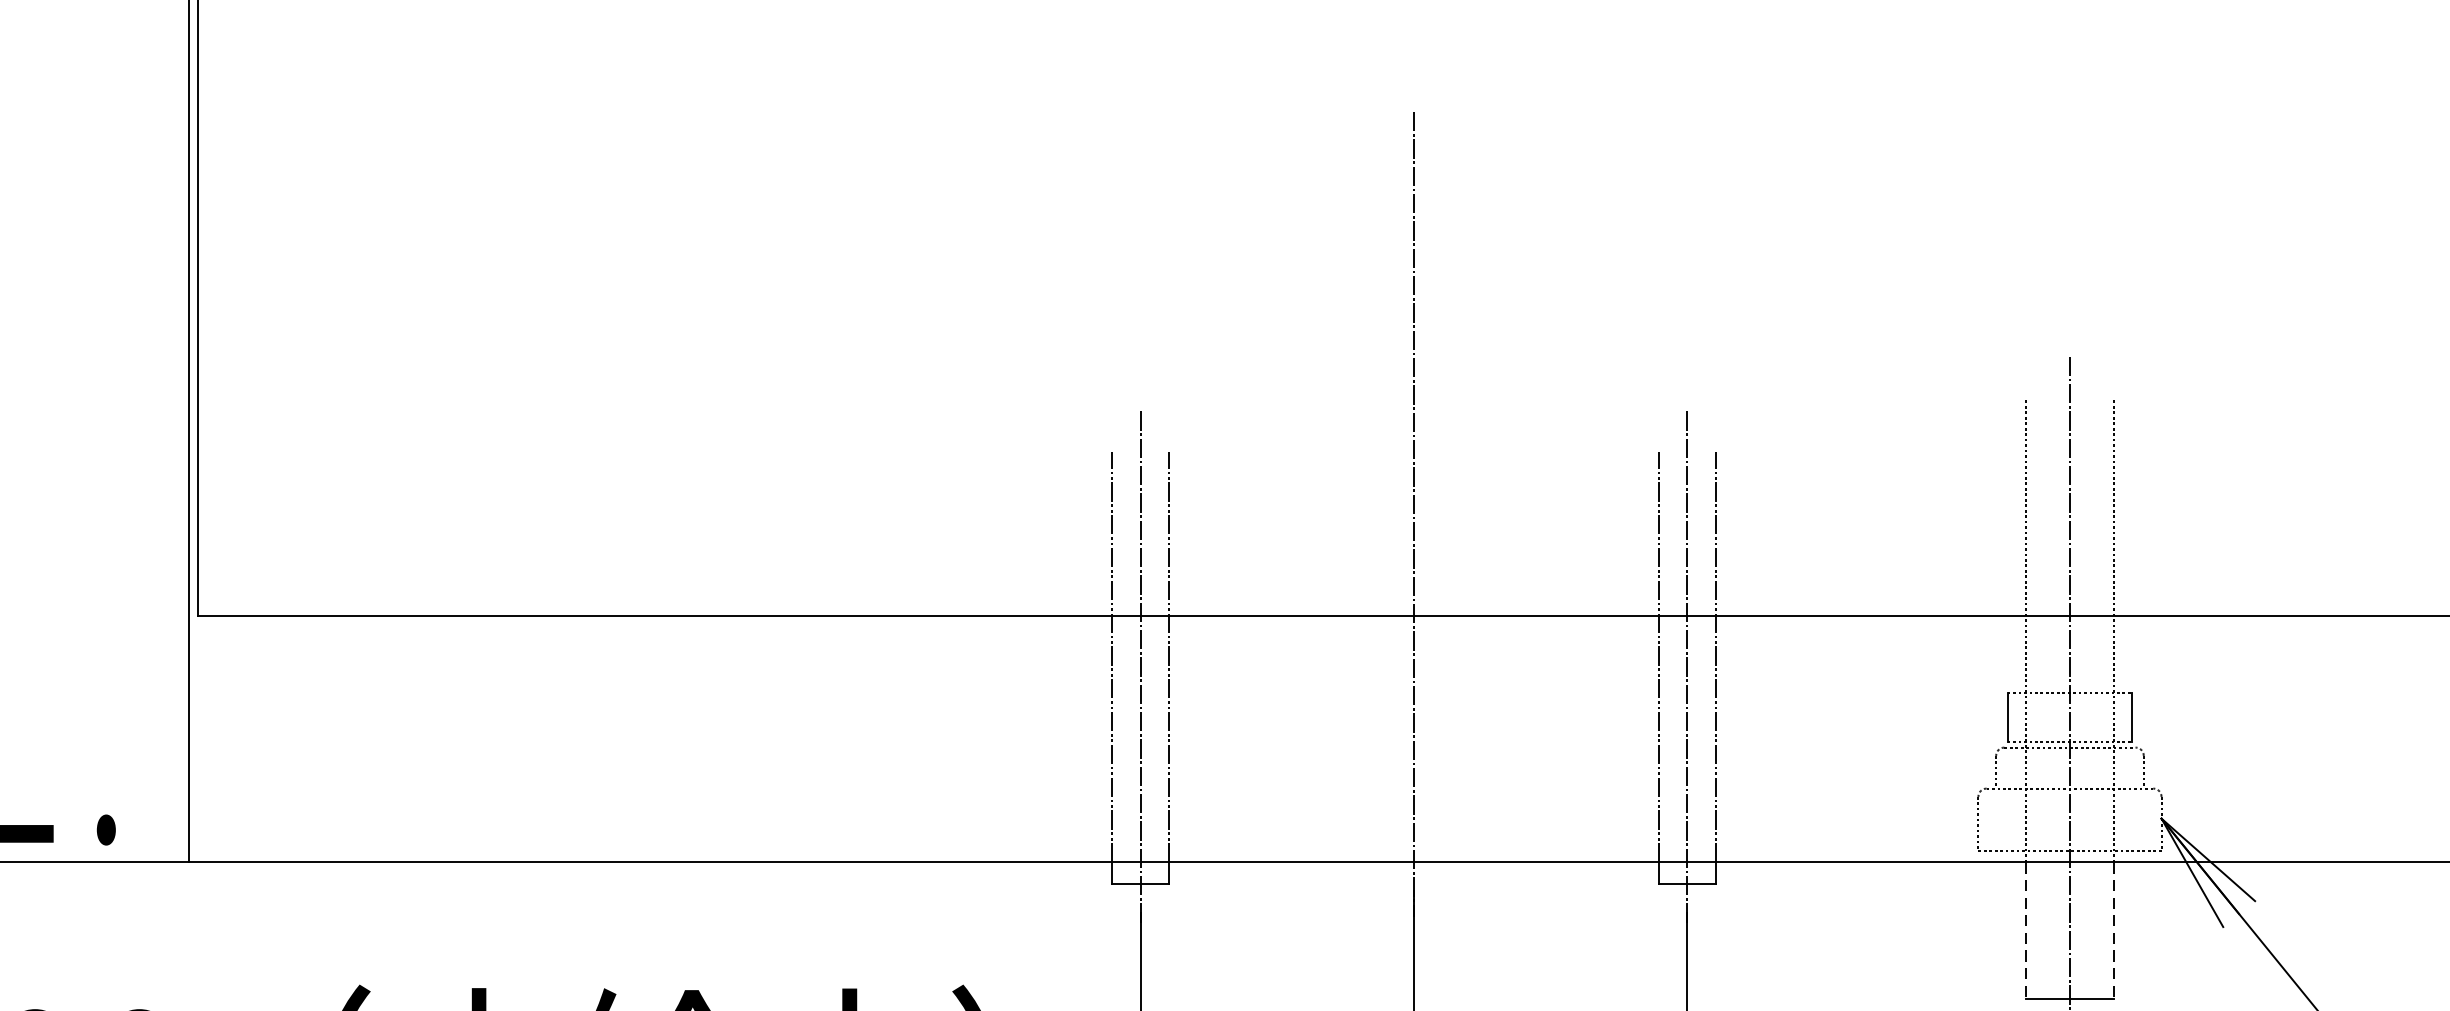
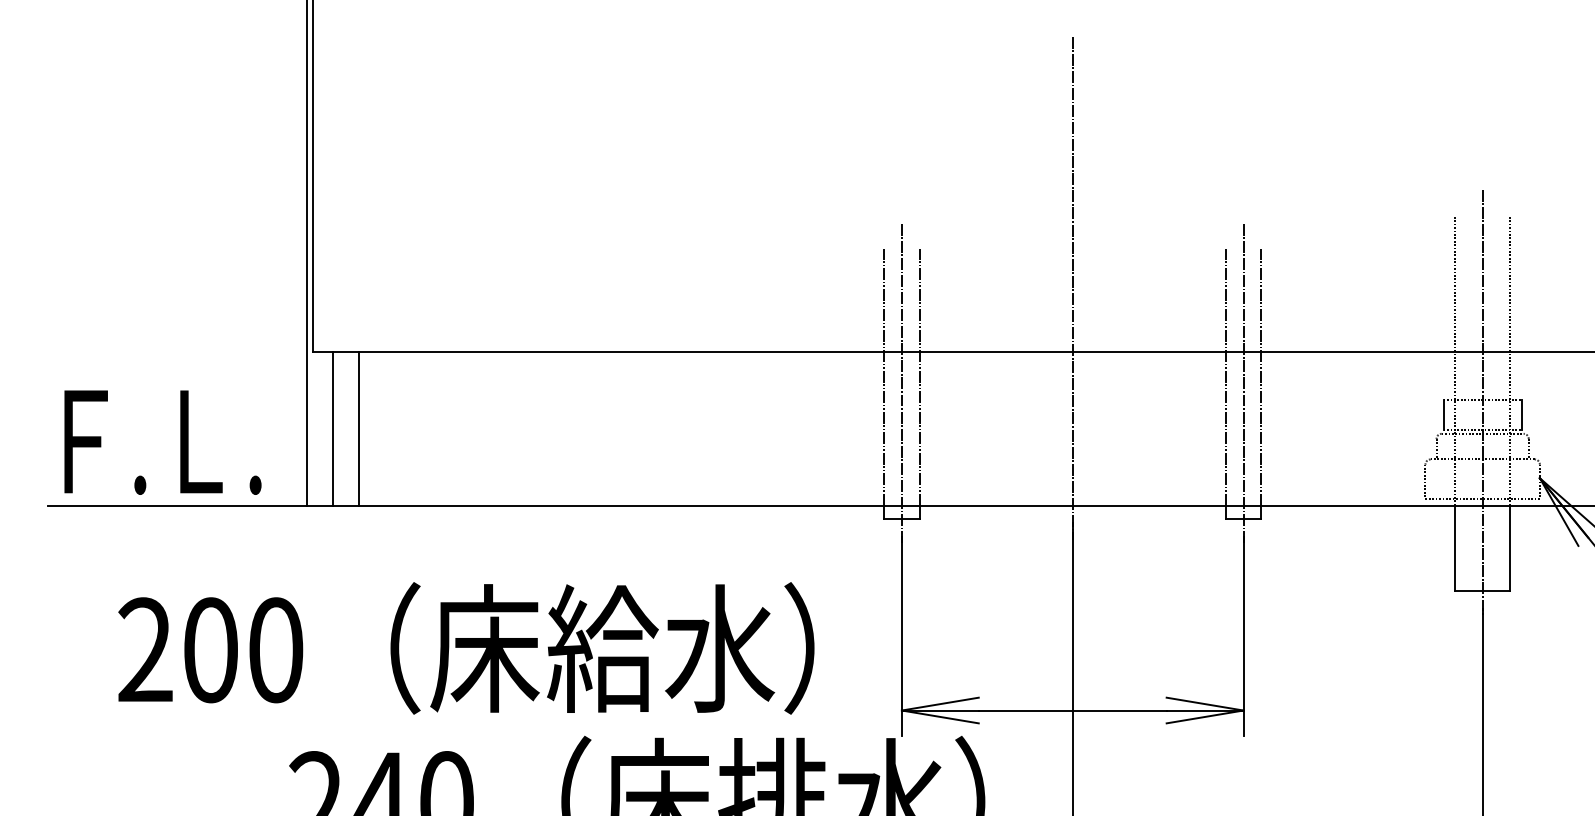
line: (230, 739) -> (333, 428), added
line: (270, 739) -> (358, 428), added
line: (2026, 931) -> (1455, 548), dashed -> solid
line: (2112, 931) -> (1509, 548), dashed -> solid

